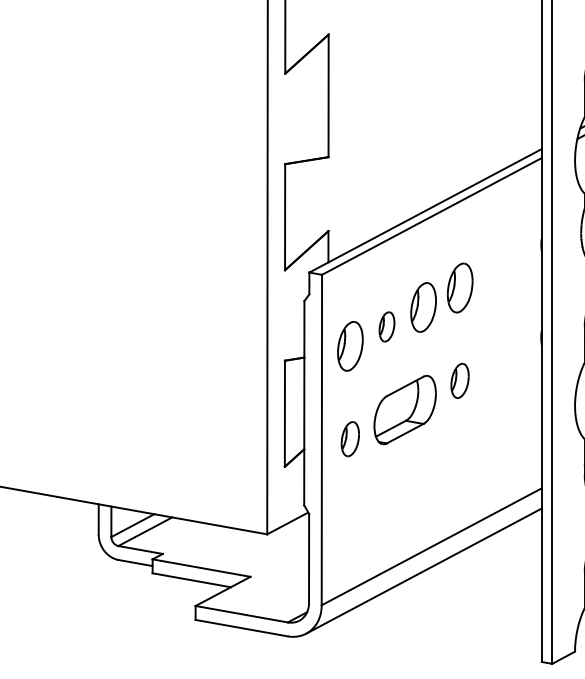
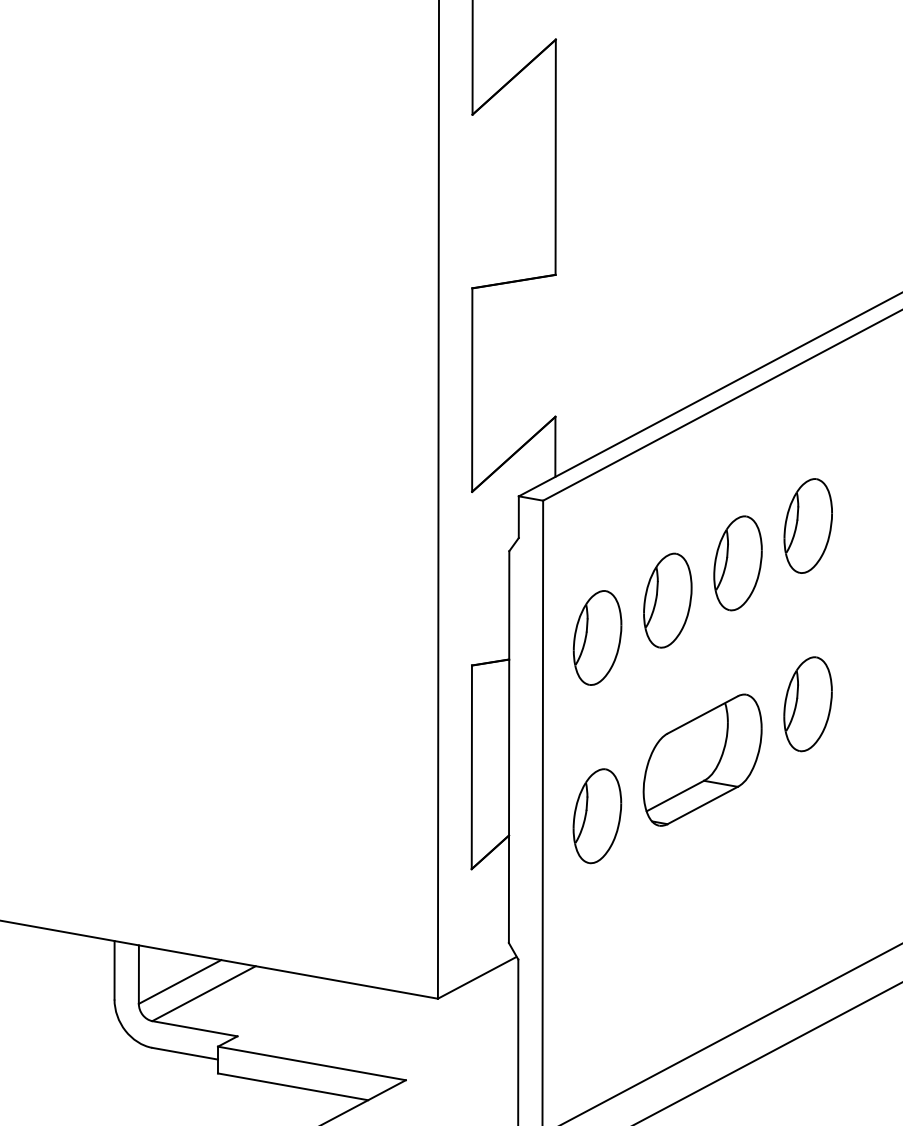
part: (386, 326) -> (666, 599), size x1.67
part: (459, 380) -> (806, 703), size x1.43
part: (350, 438) -> (597, 814), size x1.43

